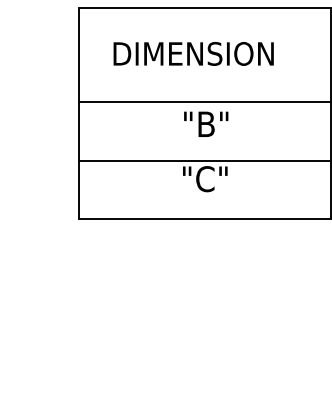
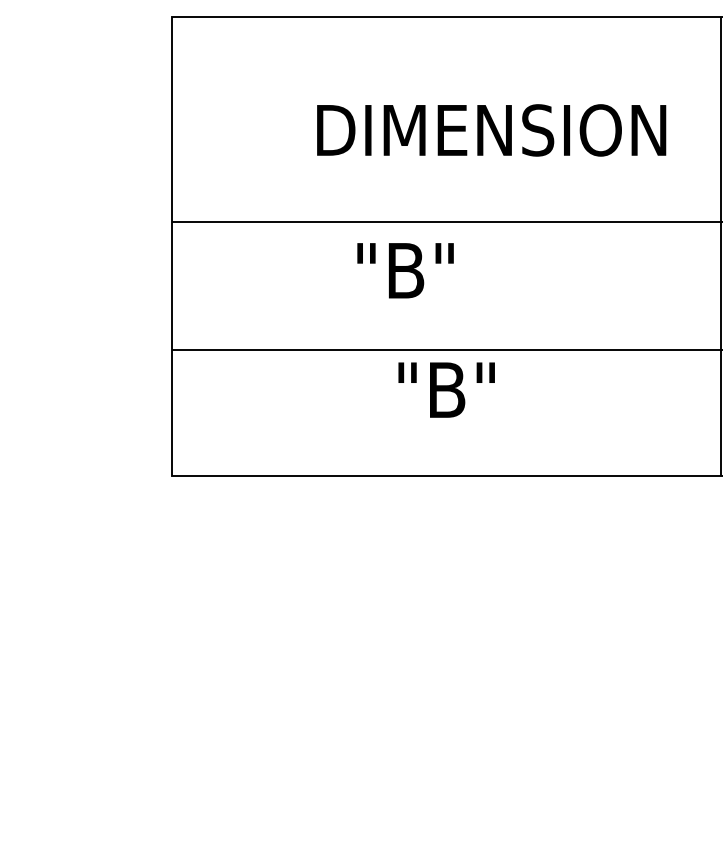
text: (193, 53) -> (491, 129), moved
text: (206, 123) -> (406, 268), moved
text: (211, 179) -> (460, 390), "C" -> "B"

